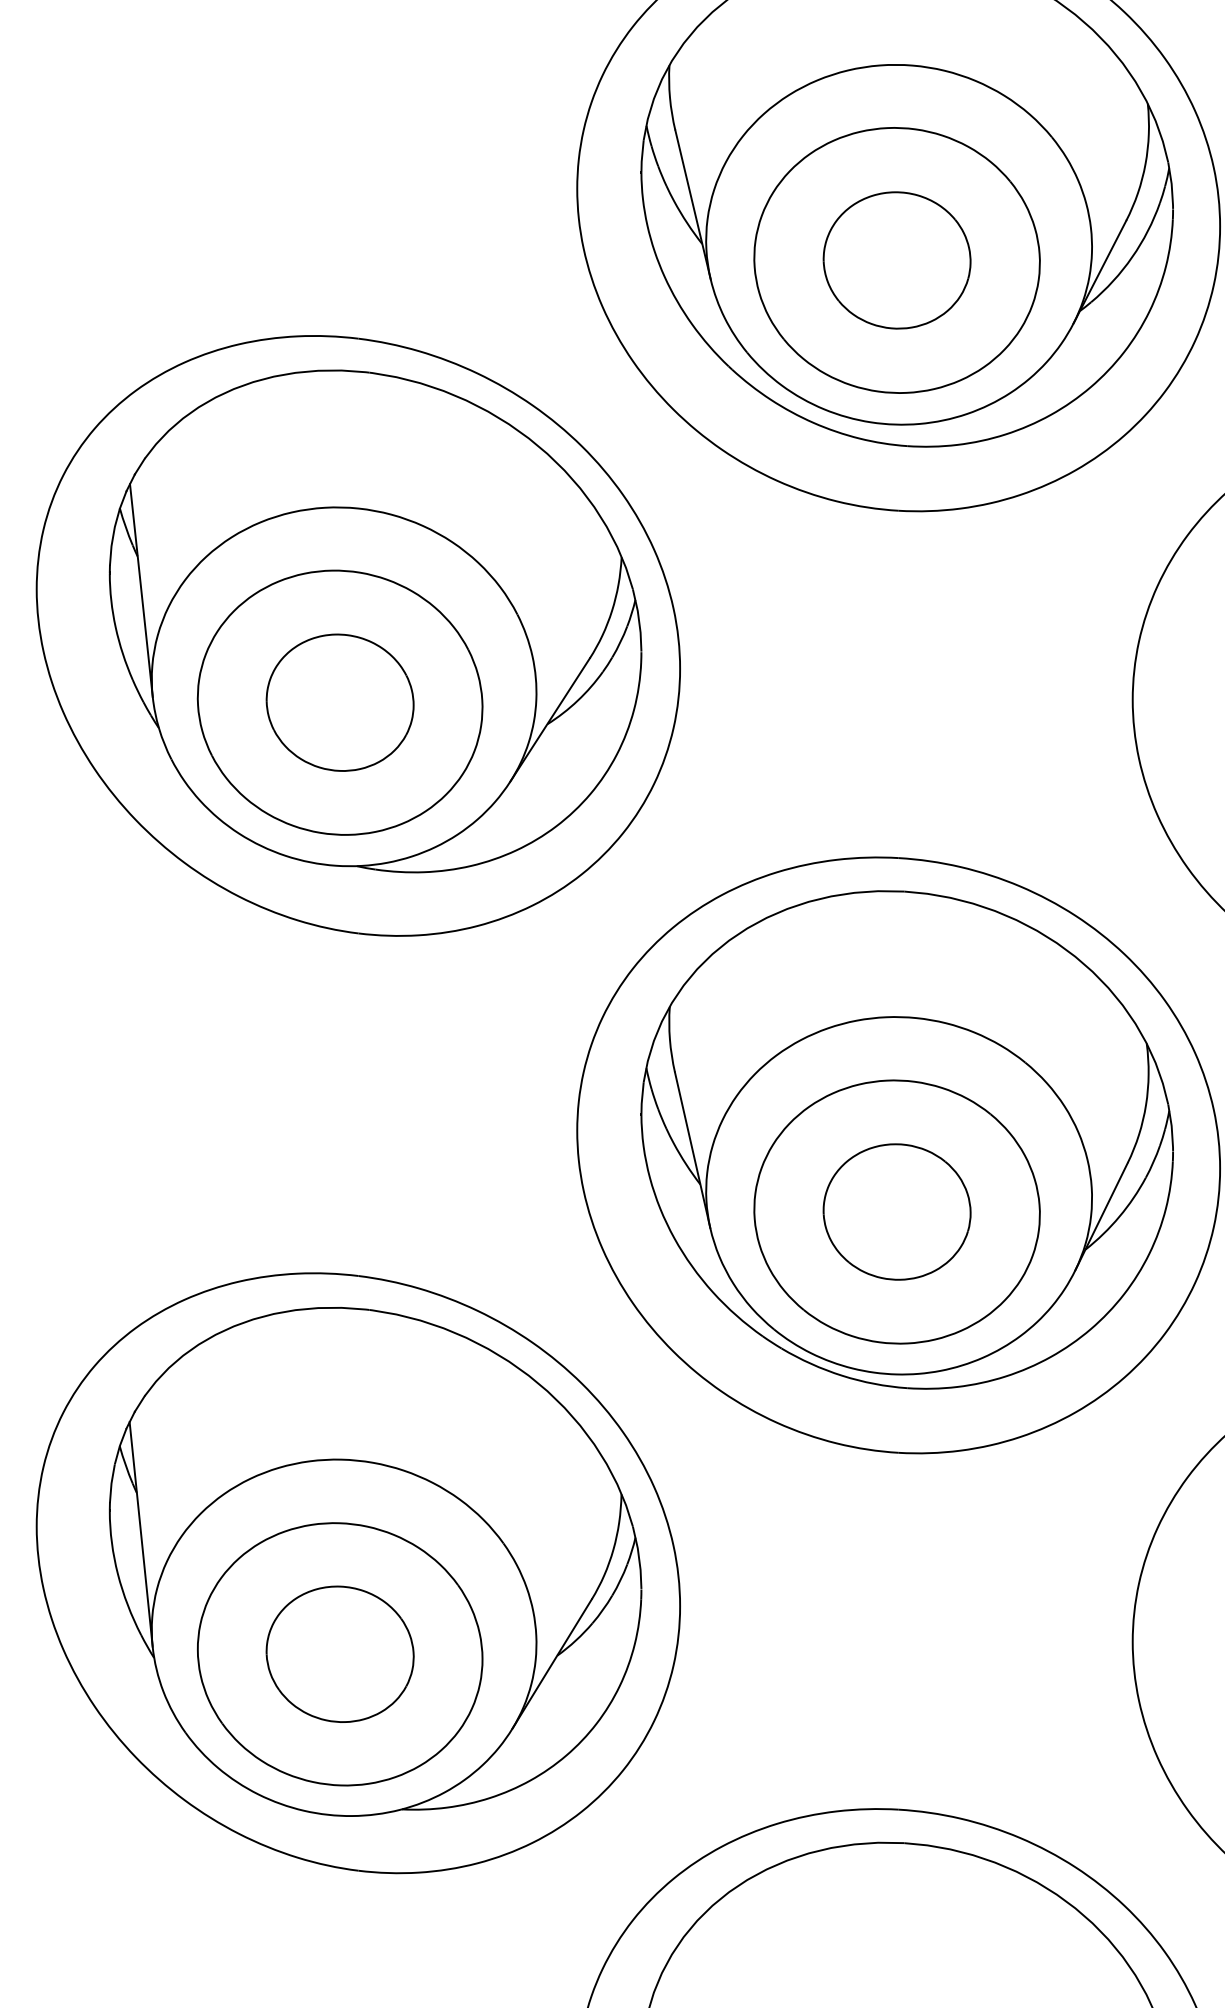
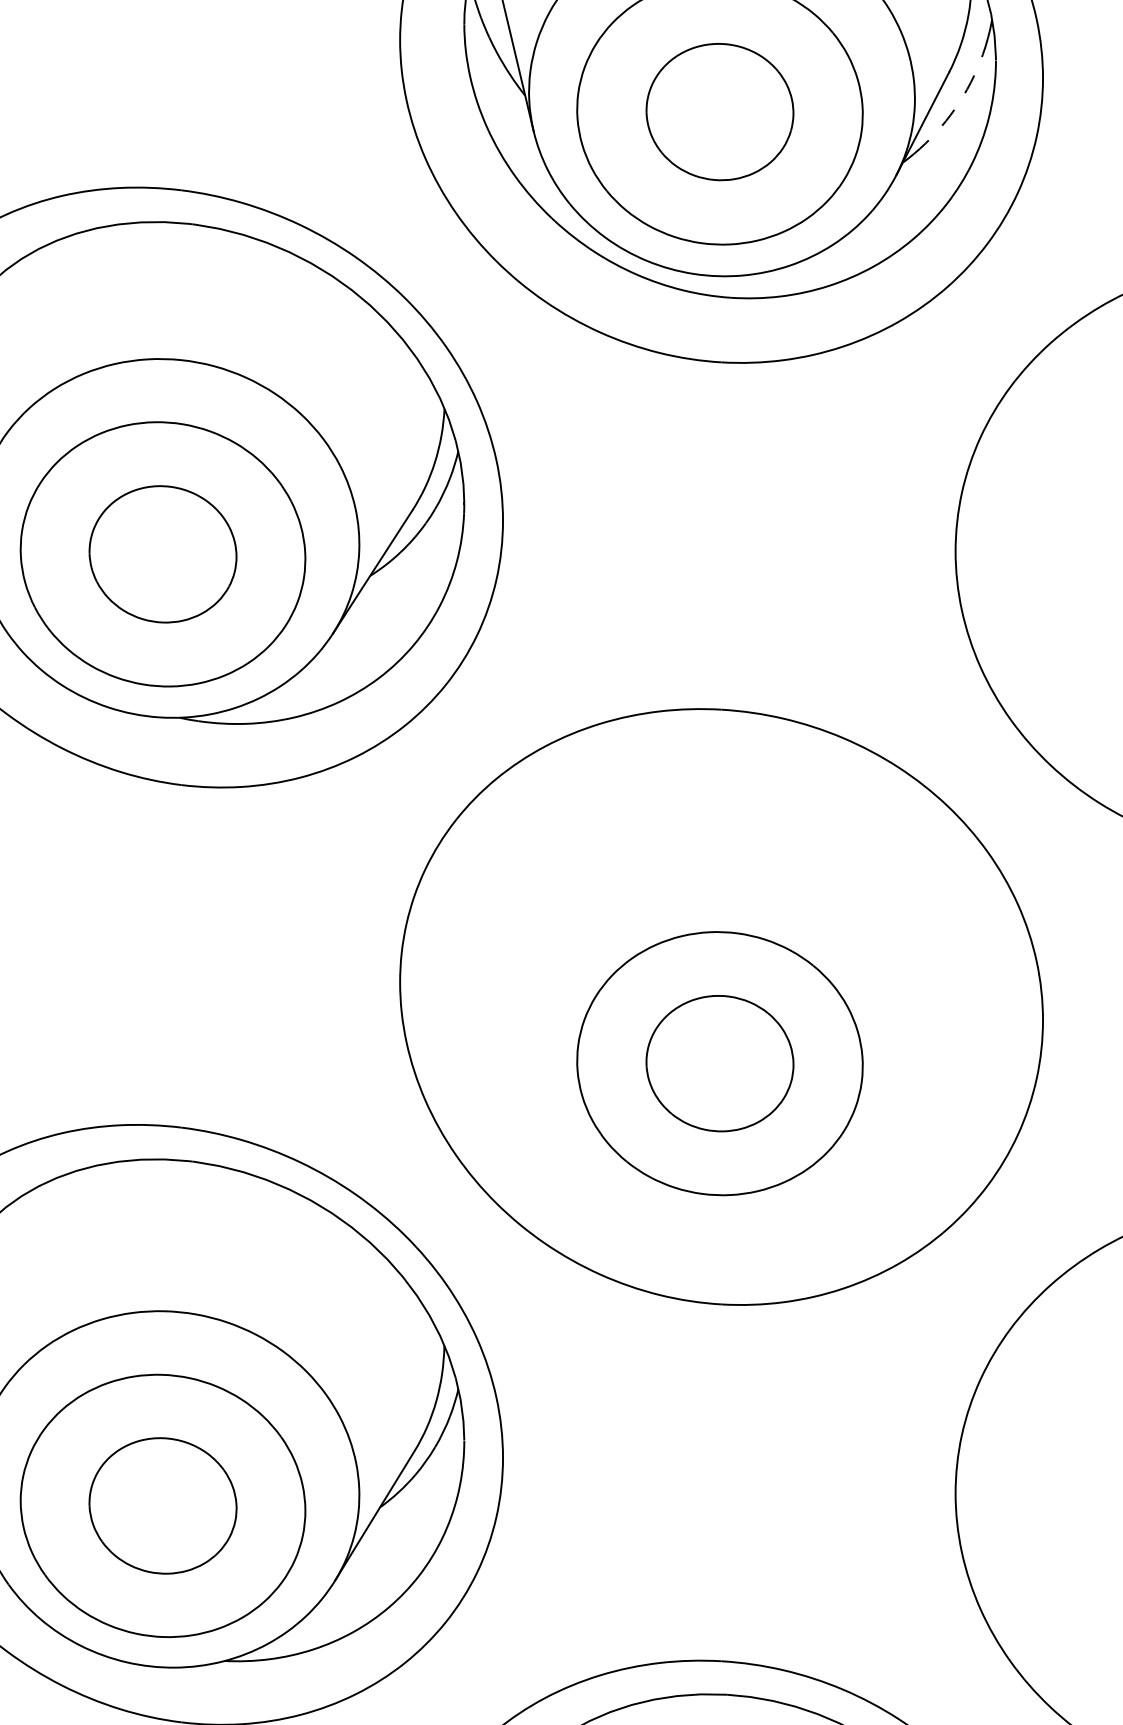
arc: (1132, 257) -> (955, 109), solid -> dashed
part: (906, 1139) -> (729, 991), removed

